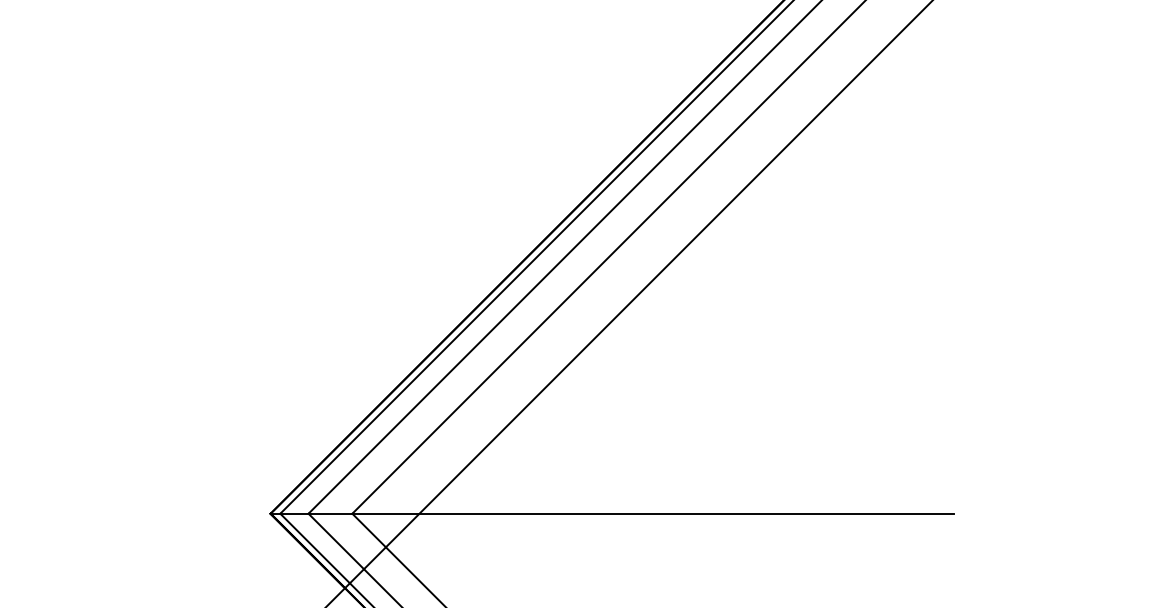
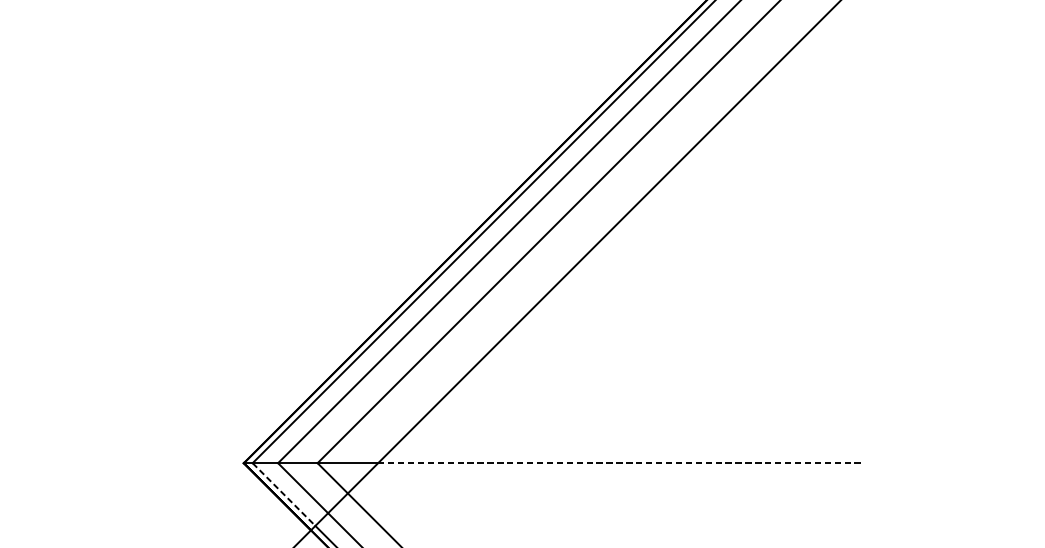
line: (687, 513) -> (619, 462), solid -> dashed
line: (315, 548) -> (284, 494), solid -> dashed

